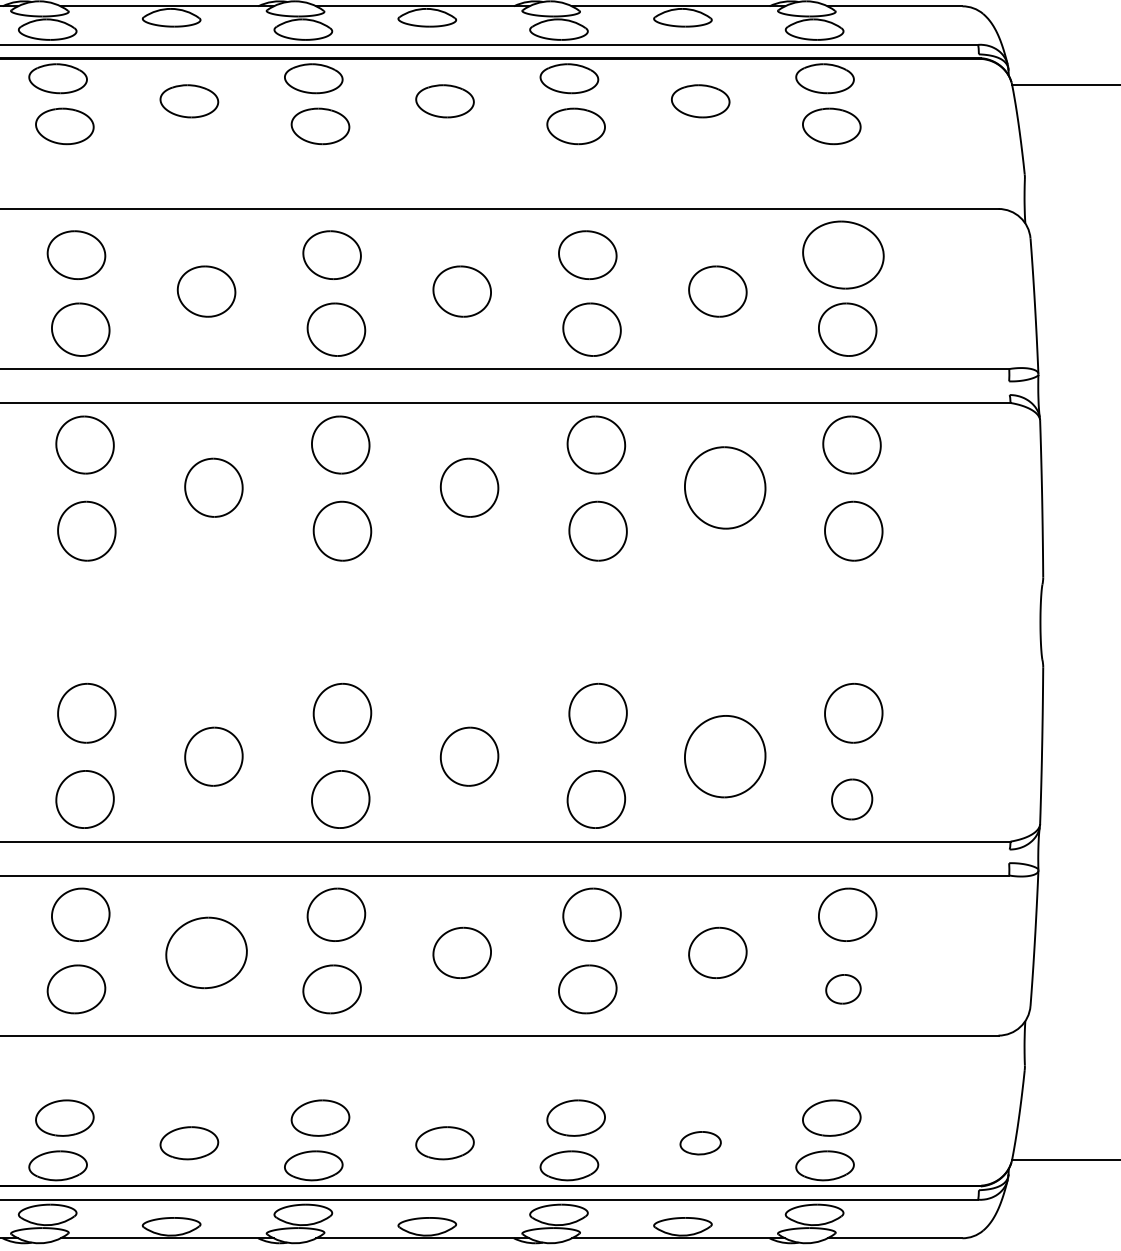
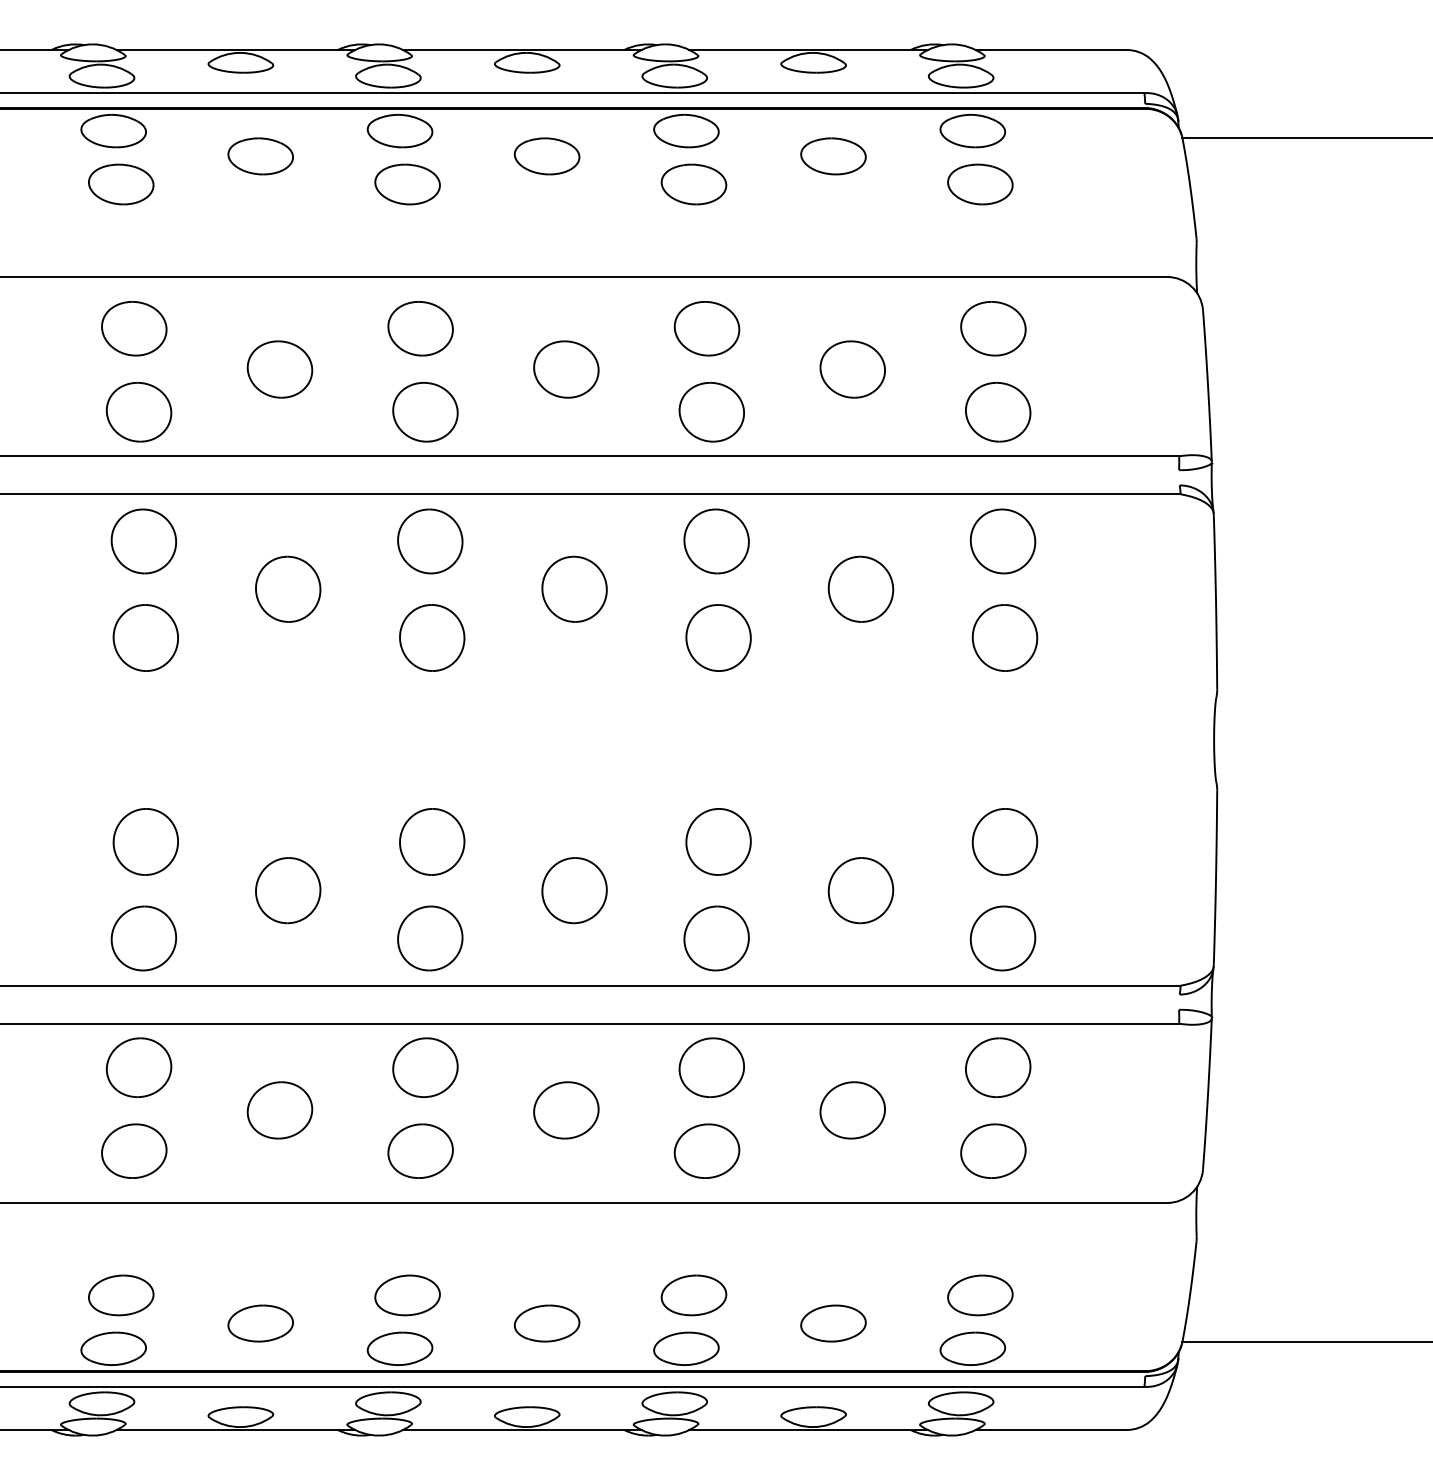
part: (843, 254) -> (993, 328), size x0.71
part: (724, 487) -> (860, 588), size x0.71
part: (724, 756) -> (860, 890), size x0.71
part: (852, 799) -> (1003, 938), size x1.43
part: (206, 953) -> (279, 1110), size x0.71
part: (843, 988) -> (993, 1150), size x1.67
part: (700, 1143) -> (833, 1323), size x1.43

